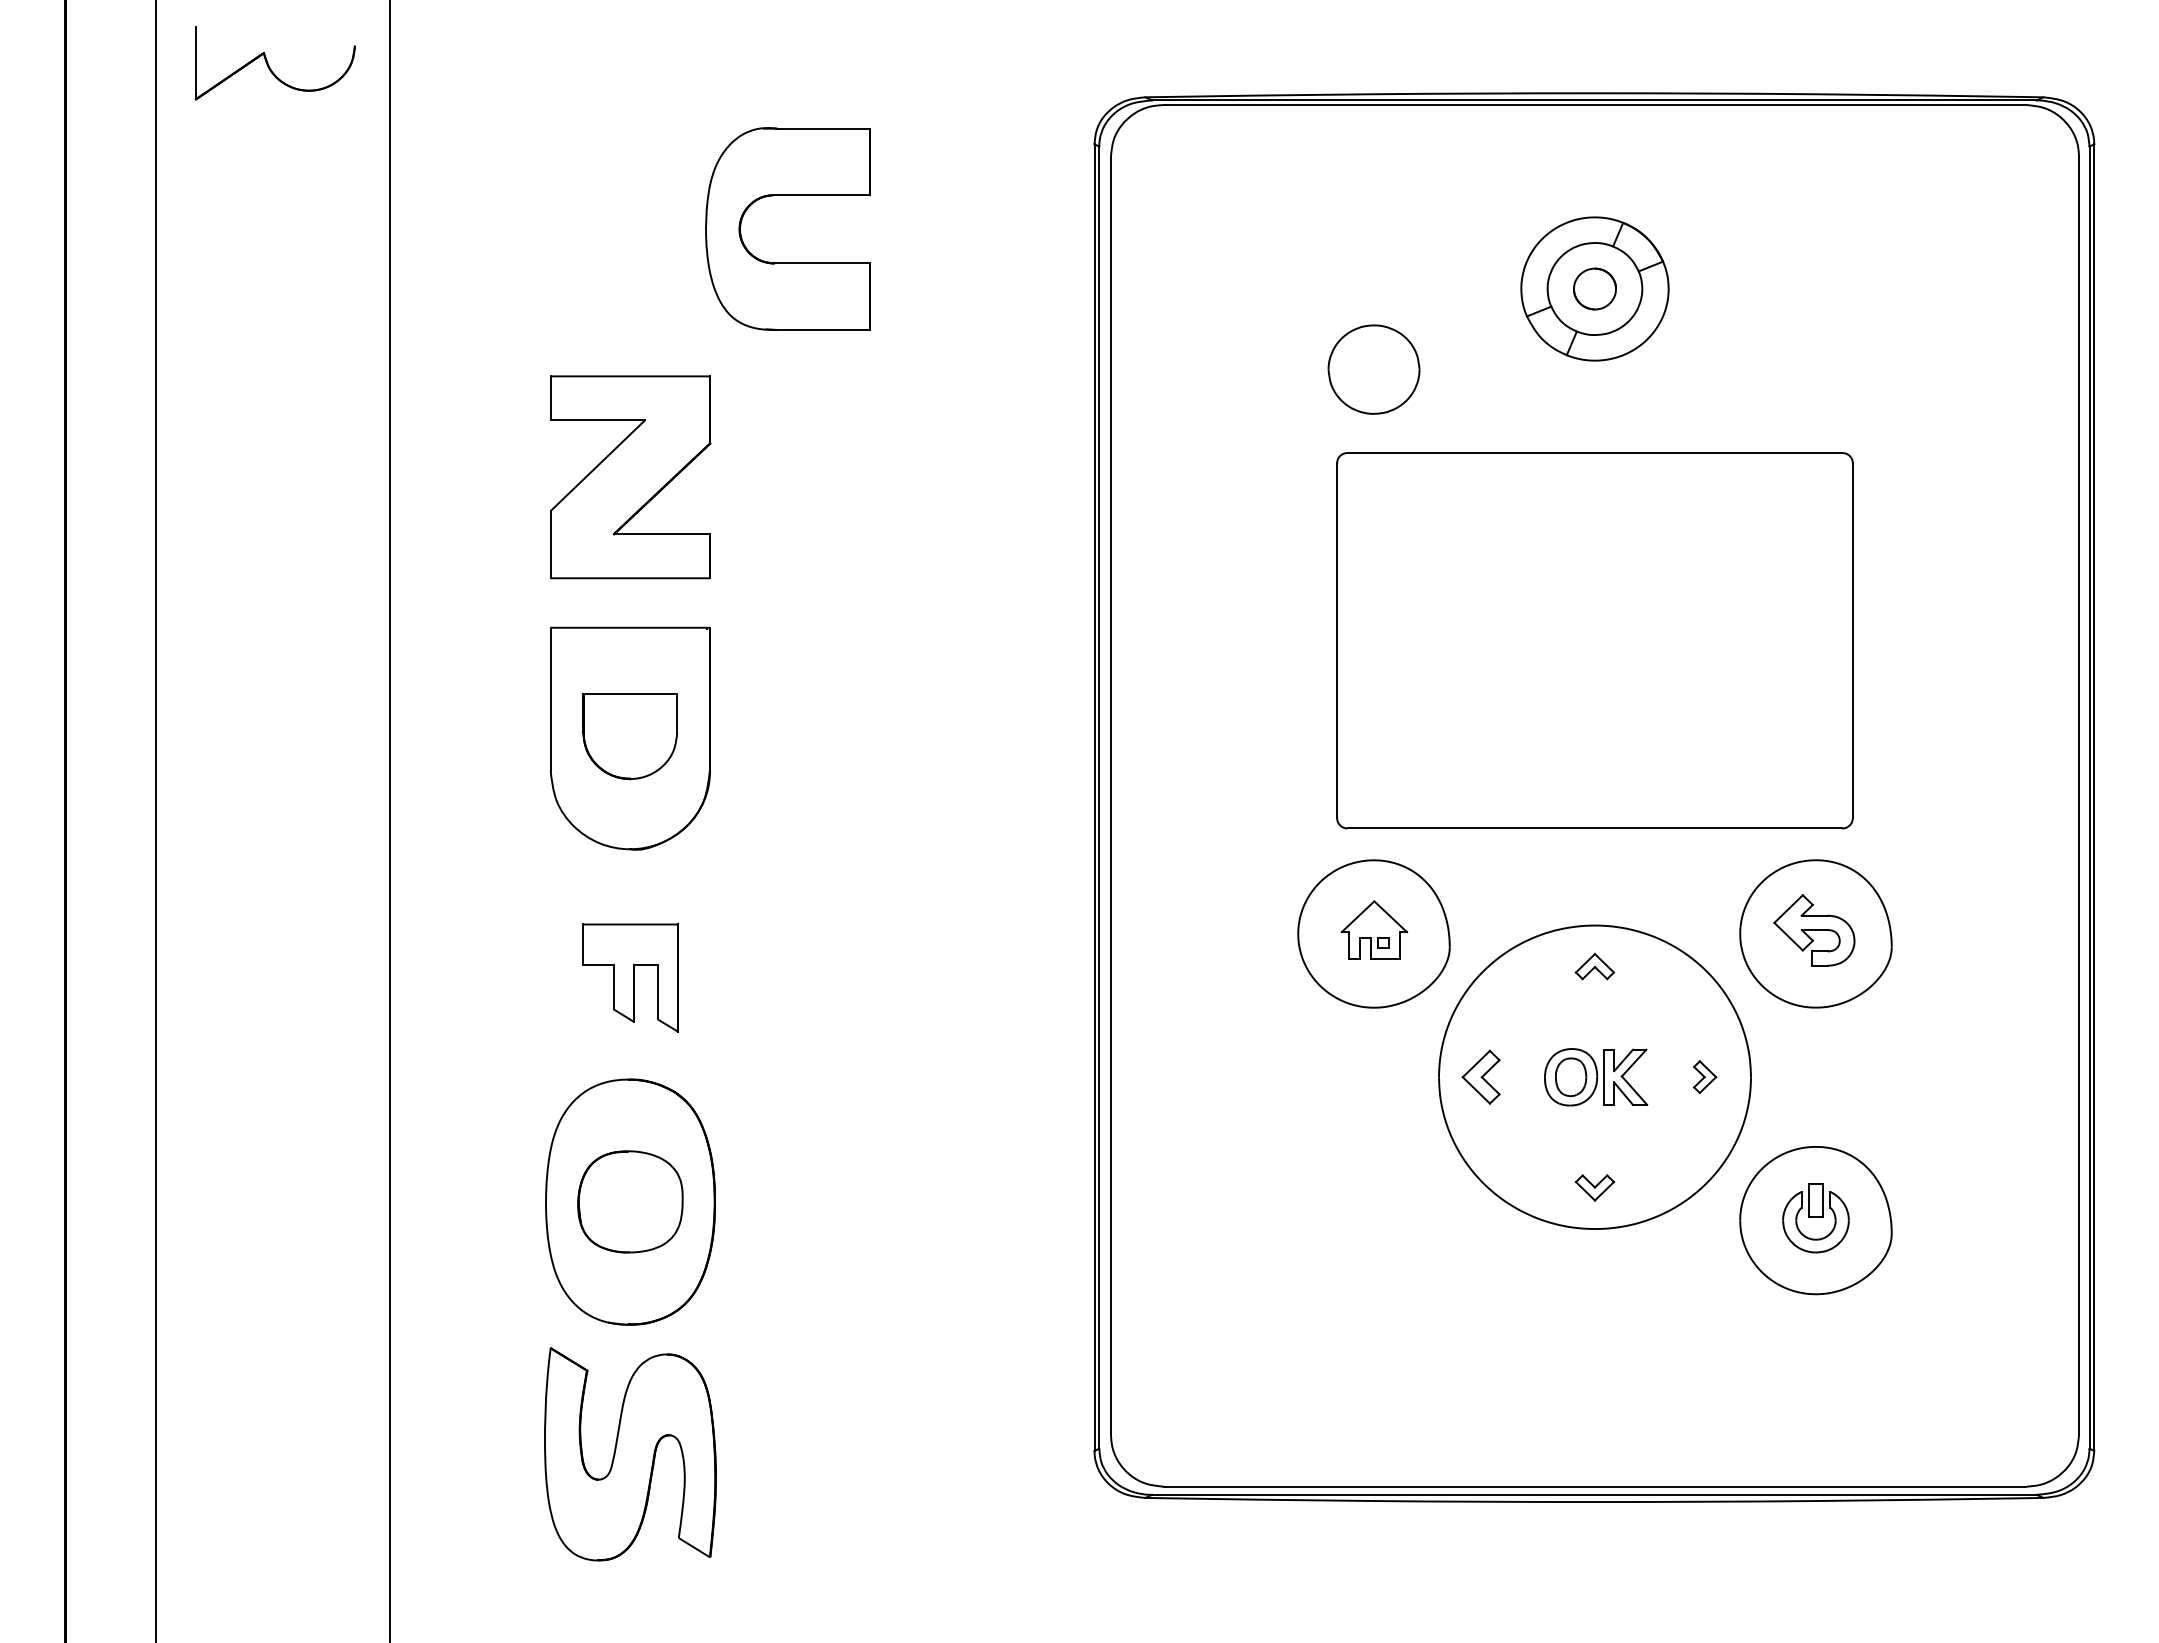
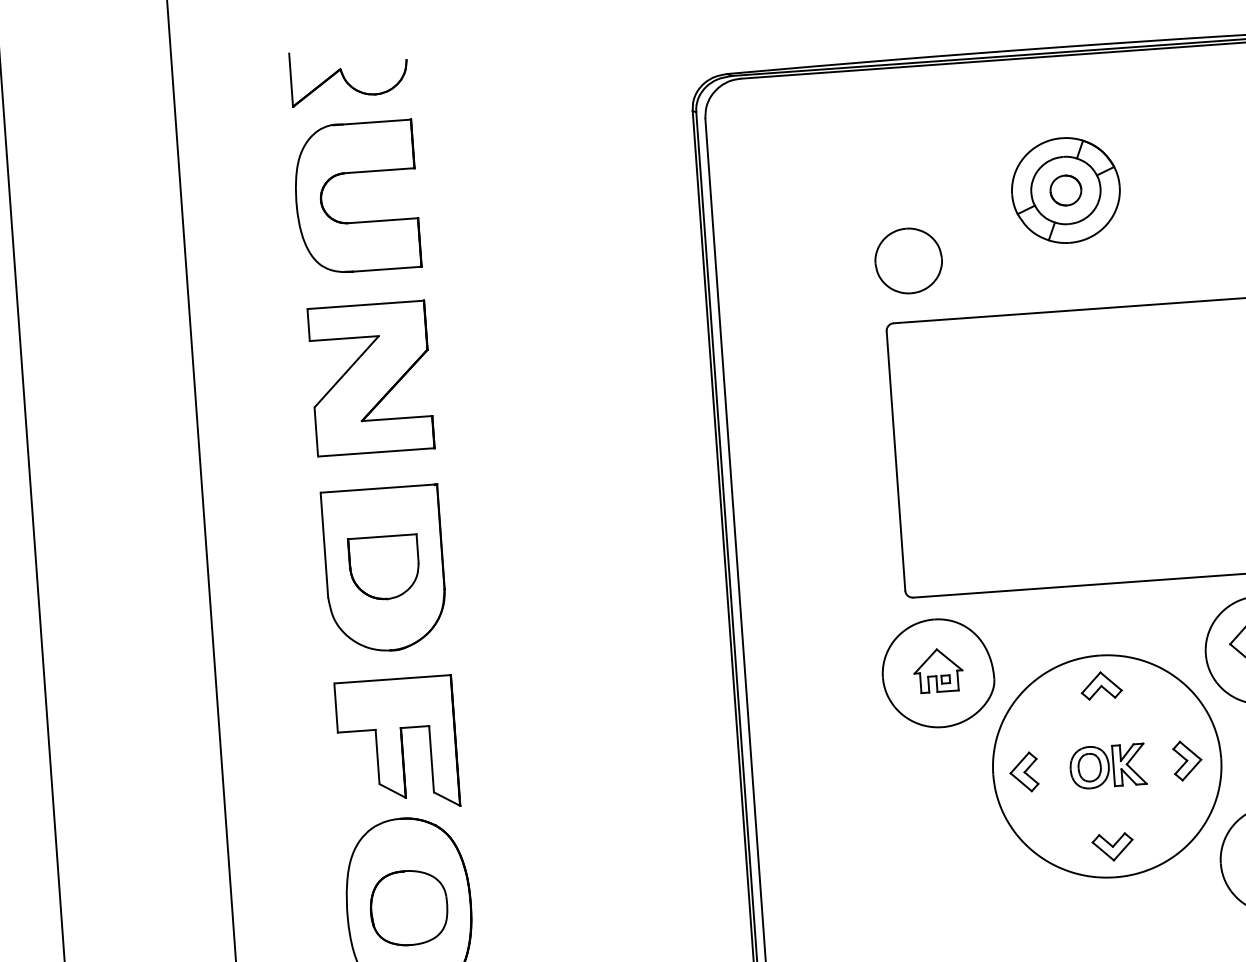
part: (269, 65) -> (345, 78), moved
part: (787, 195) -> (354, 172), moved
part: (1594, 966) -> (1101, 685), size x1.43
part: (630, 977) -> (397, 744), size x1.67
part: (1704, 1076) -> (1187, 760), size x1.67
part: (1594, 1187) -> (1112, 847), size x1.43

